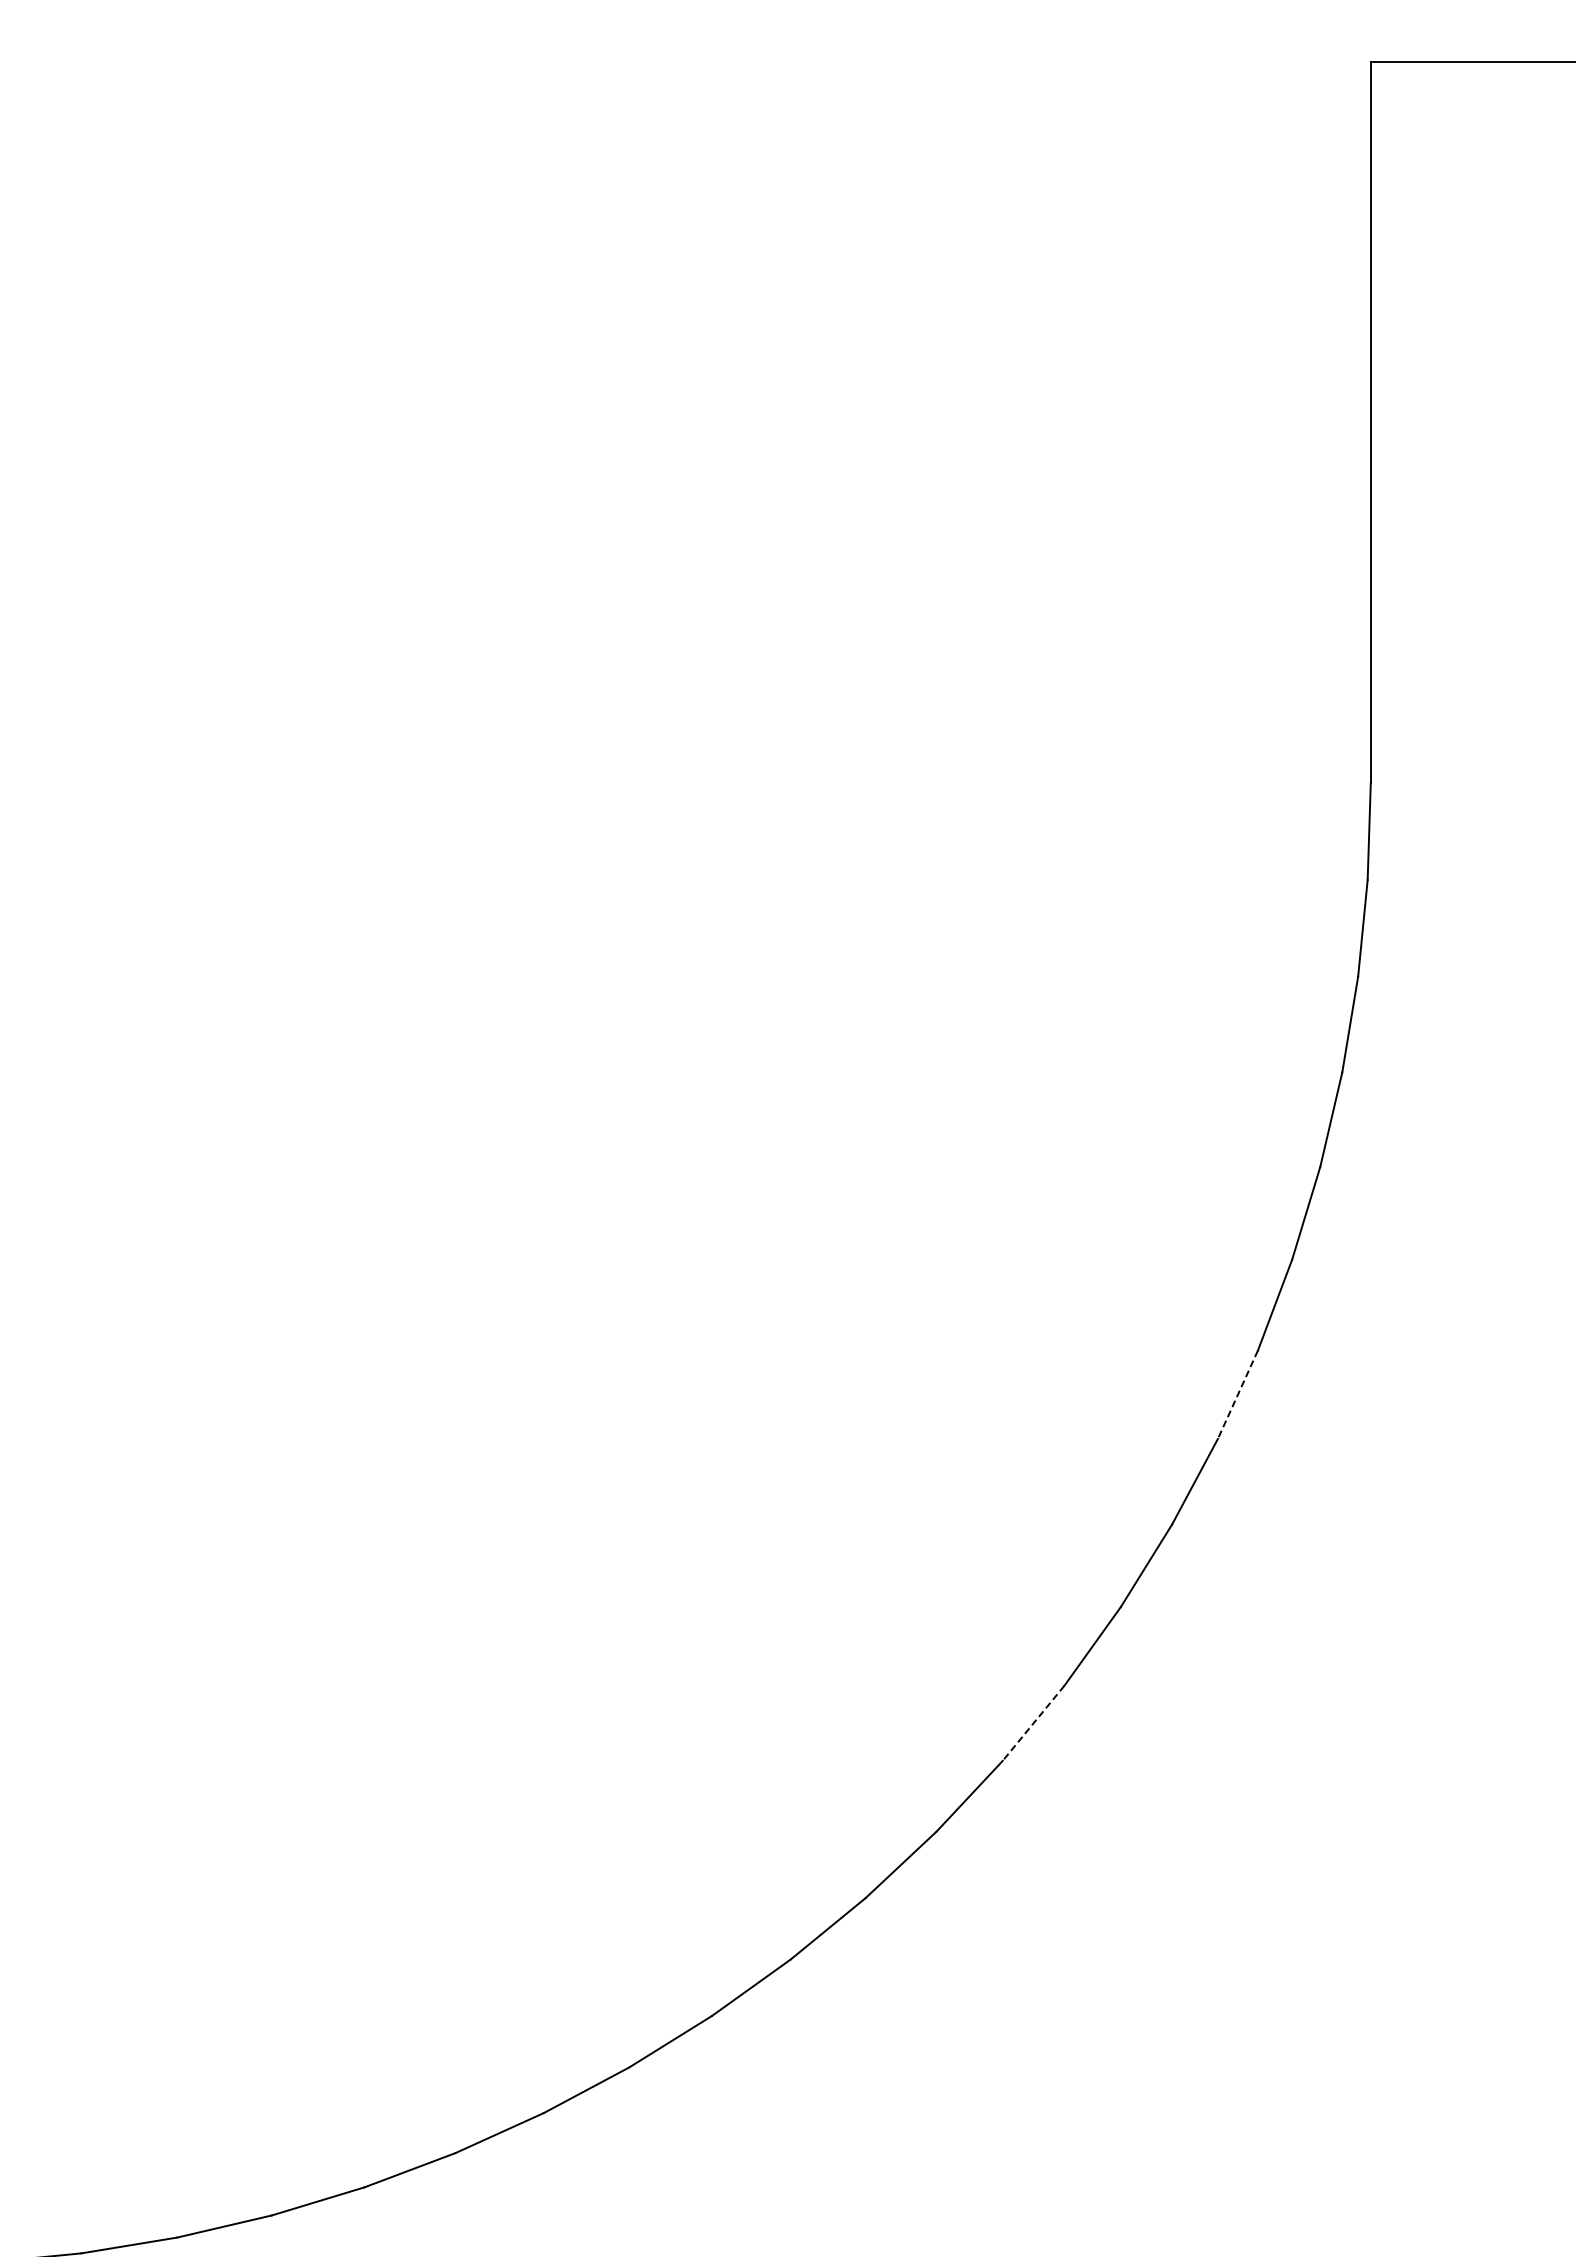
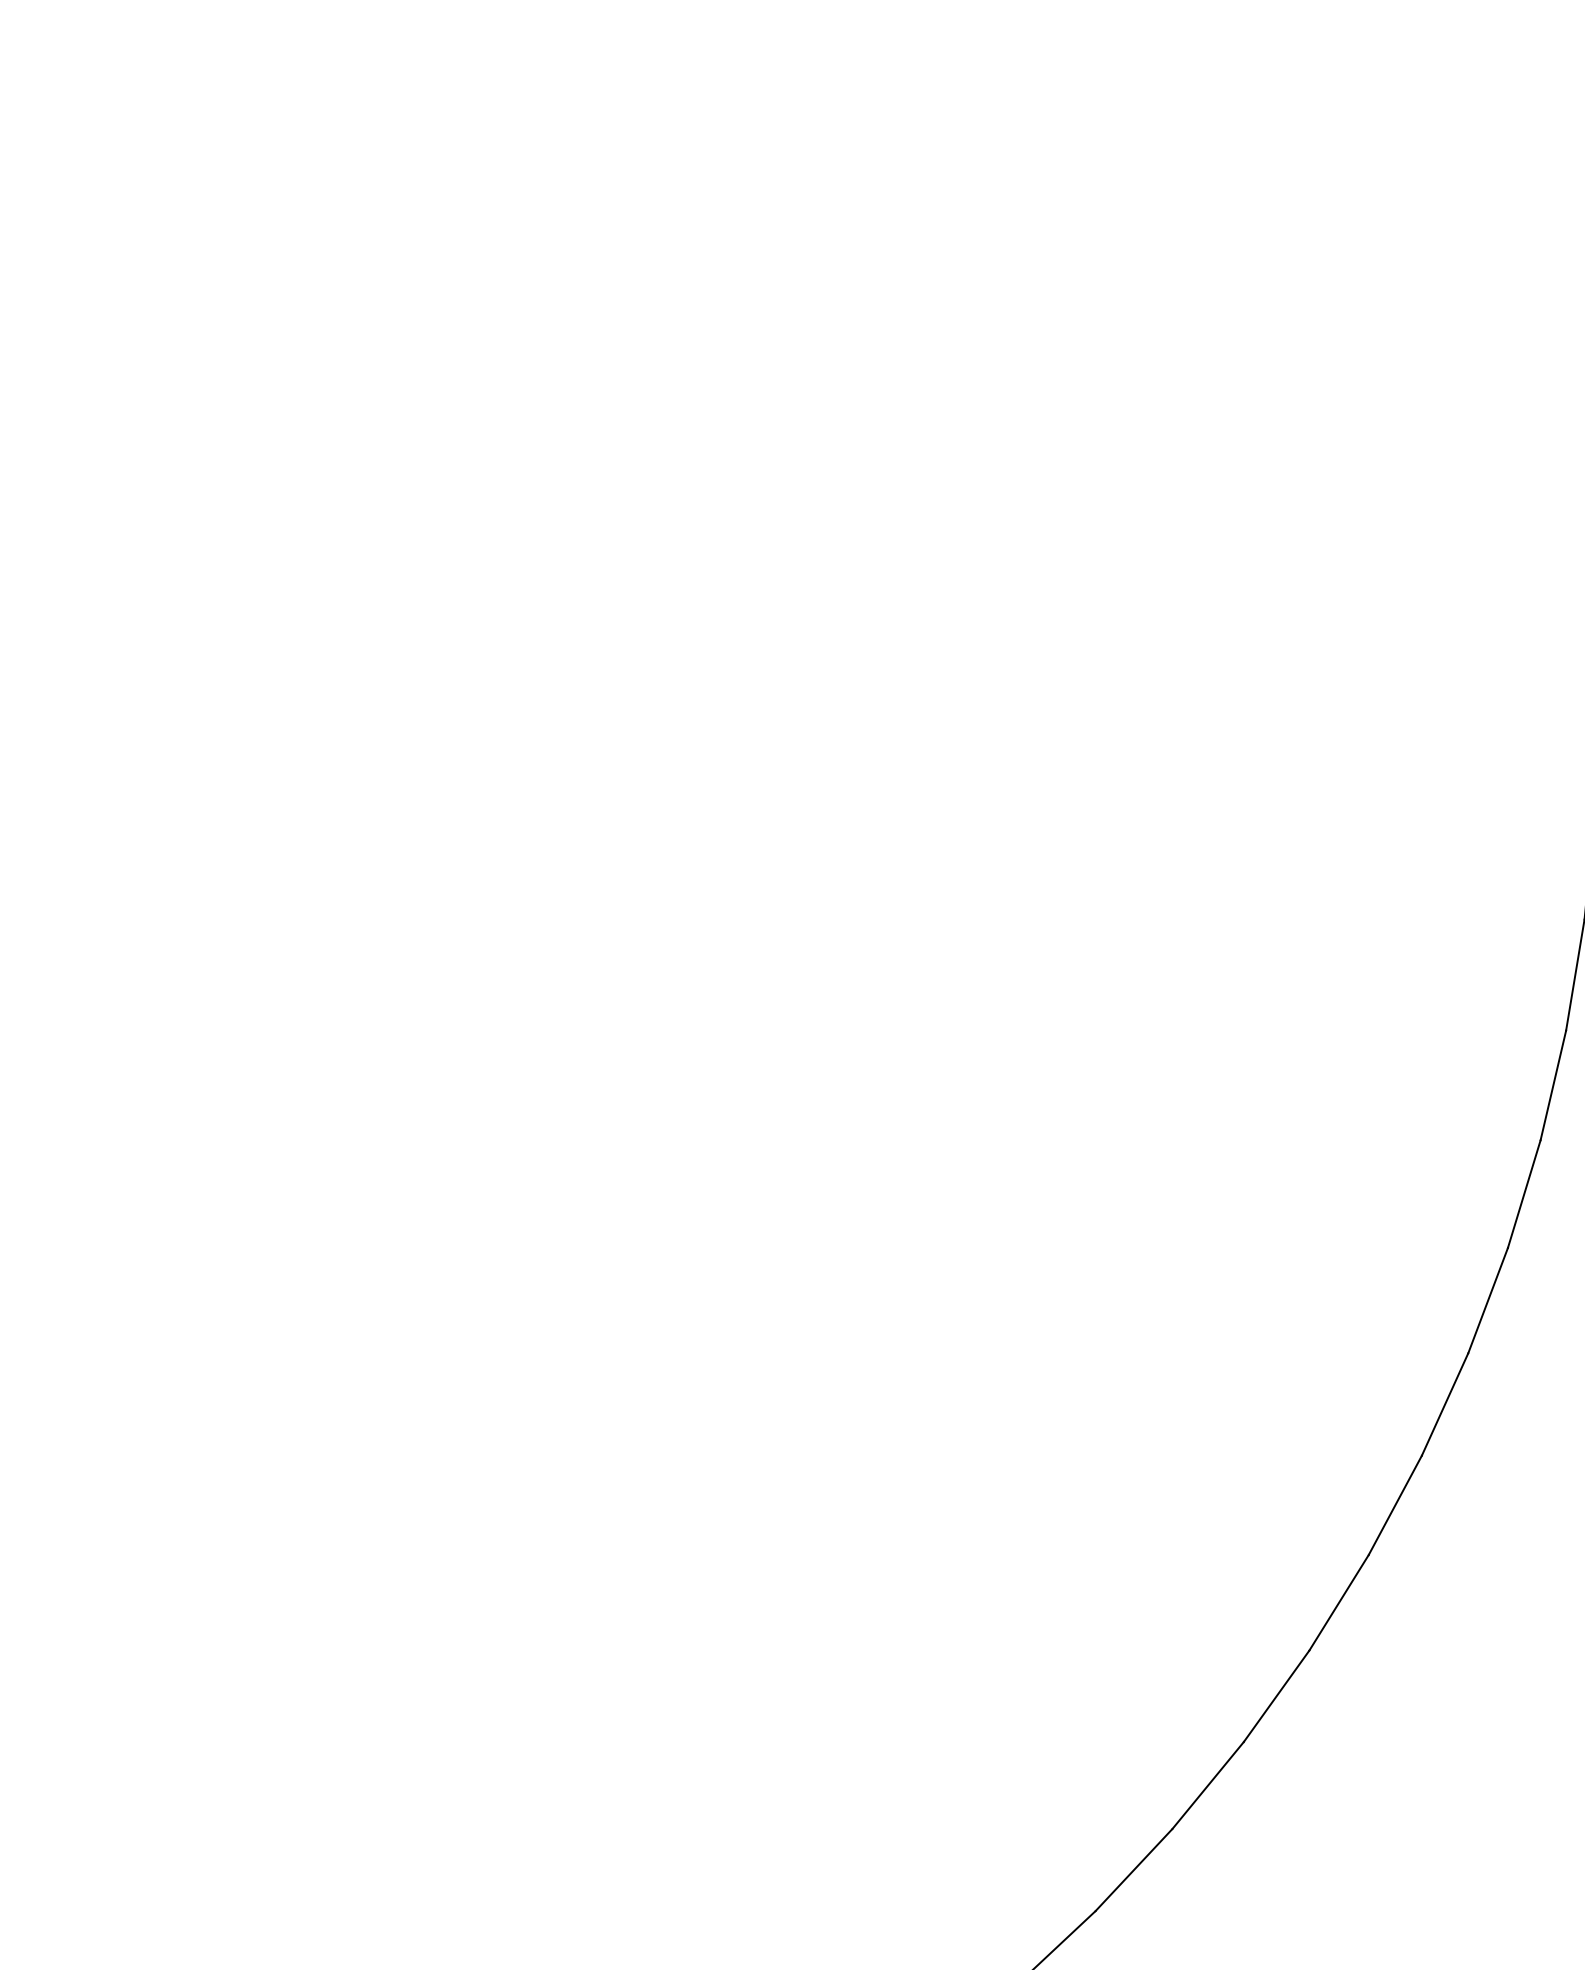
line: (1237, 1394) -> (1444, 1404), dashed -> solid
line: (1033, 1723) -> (1208, 1785), dashed -> solid

